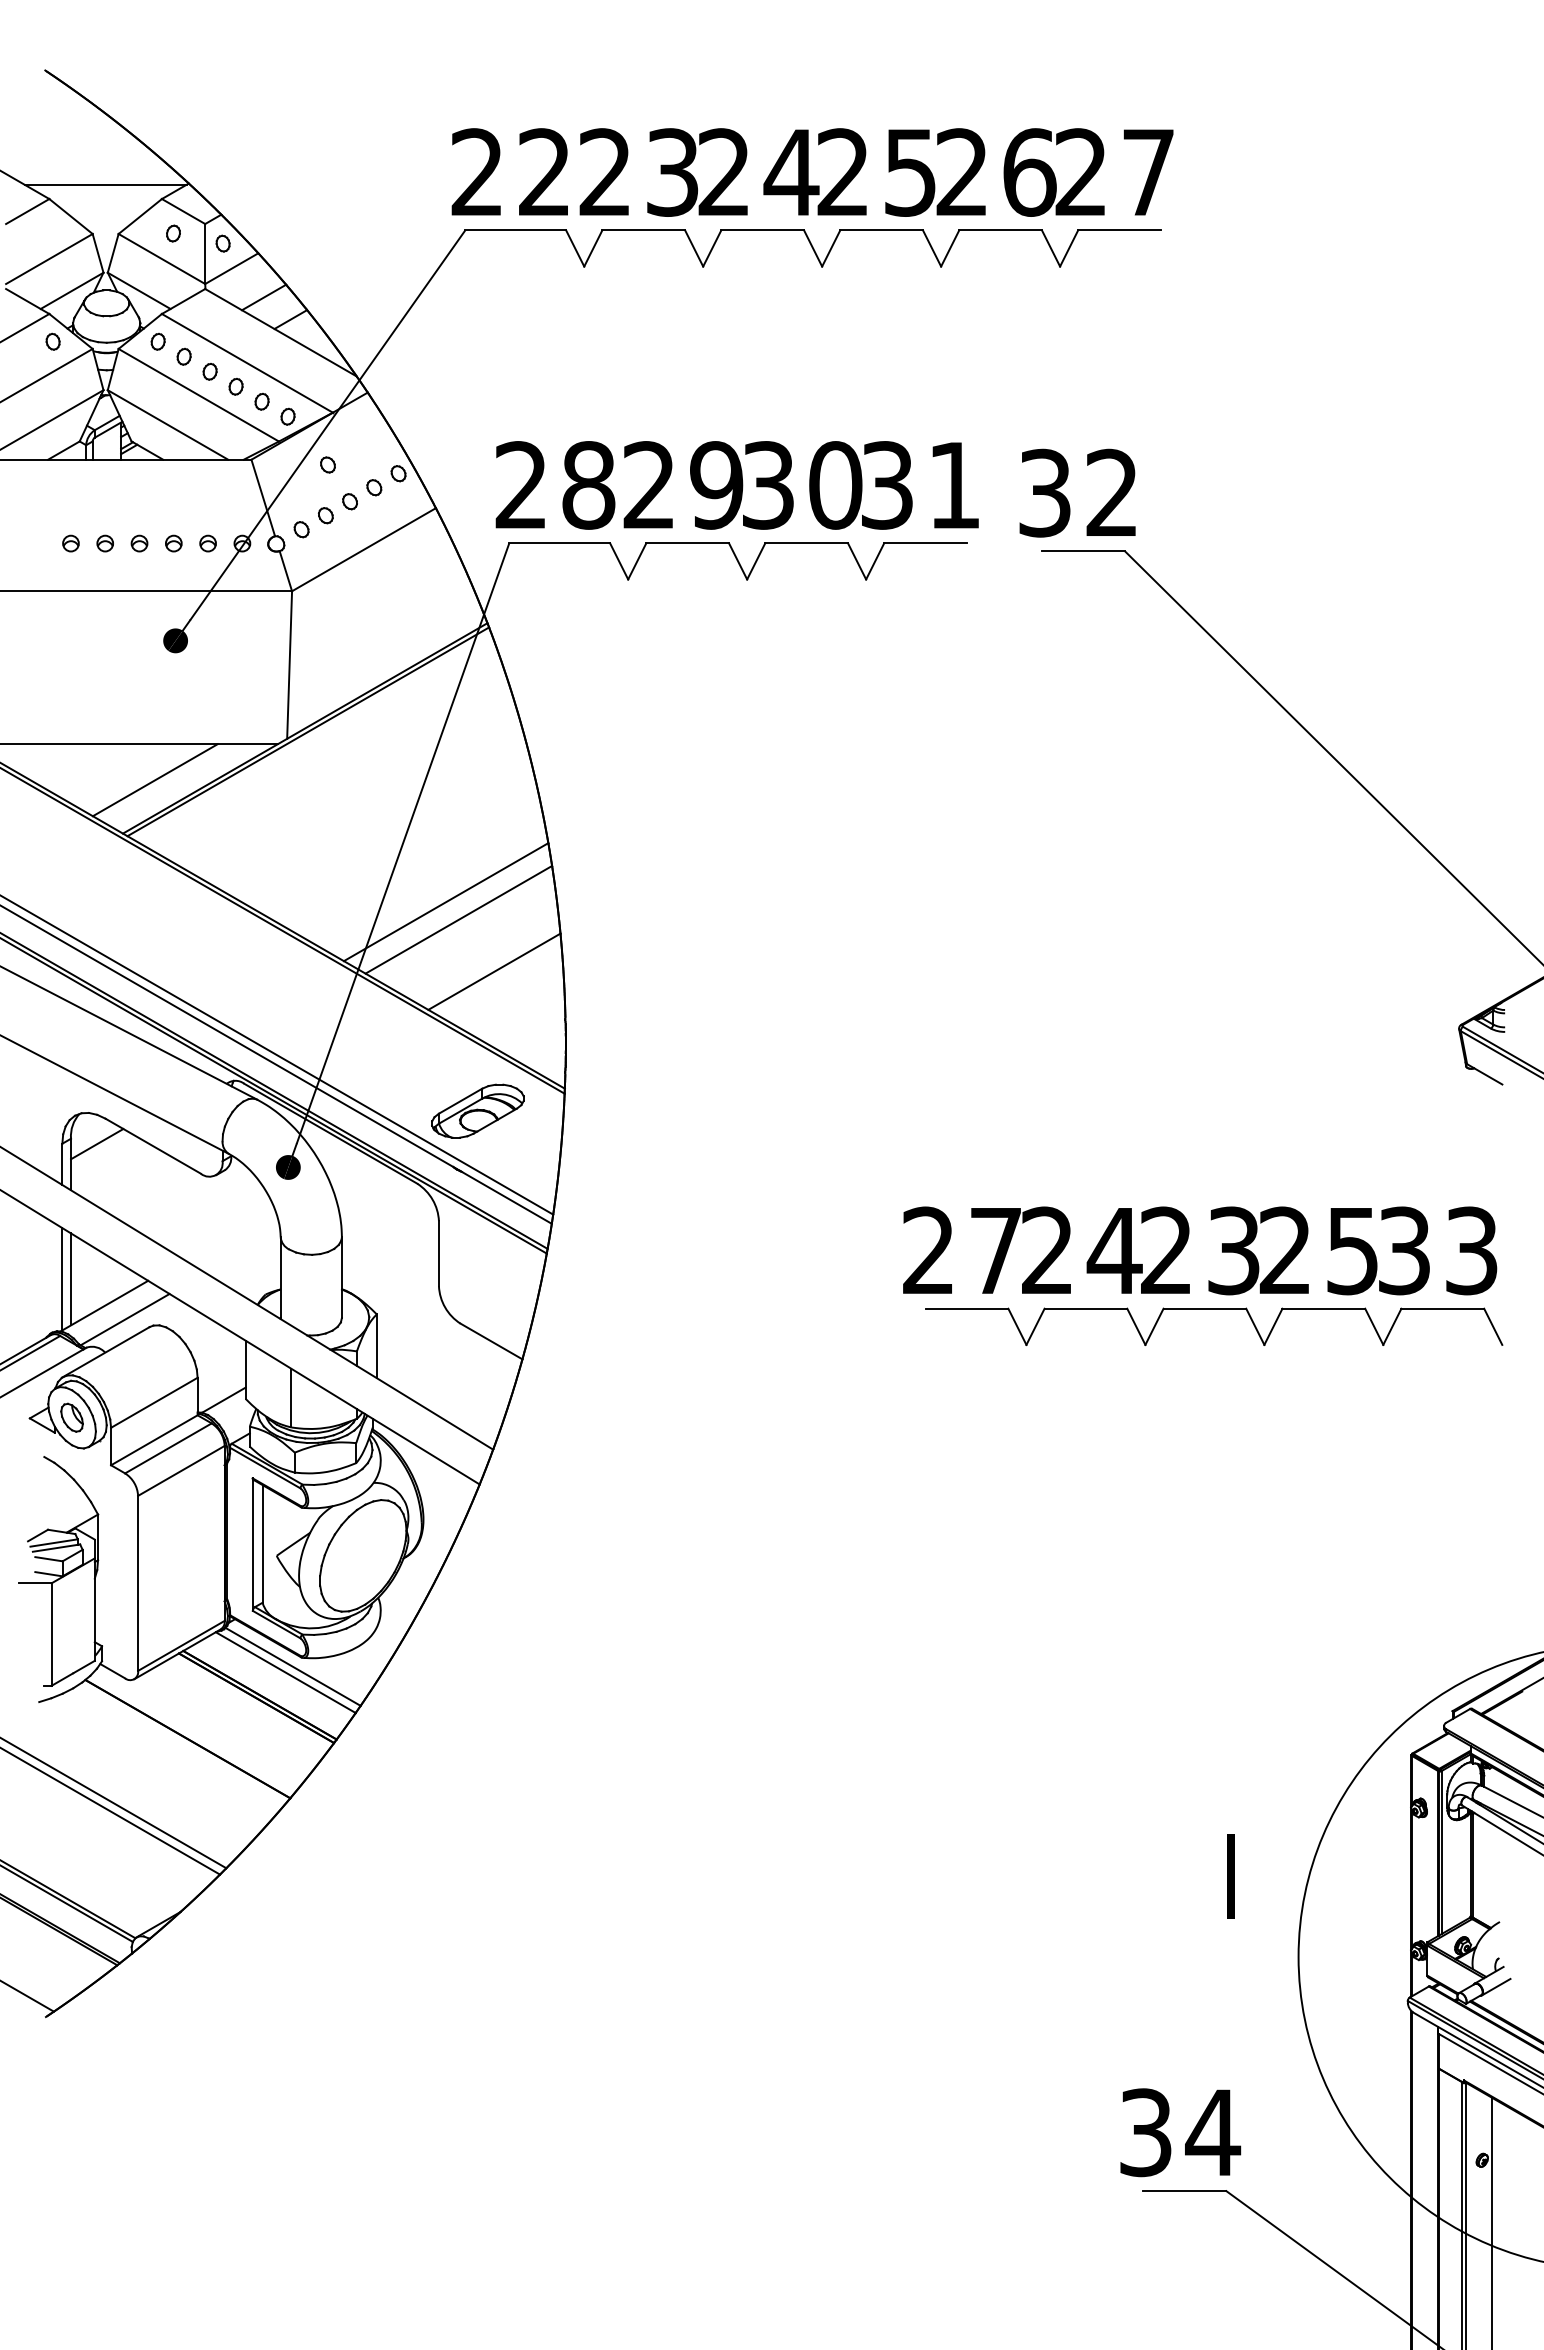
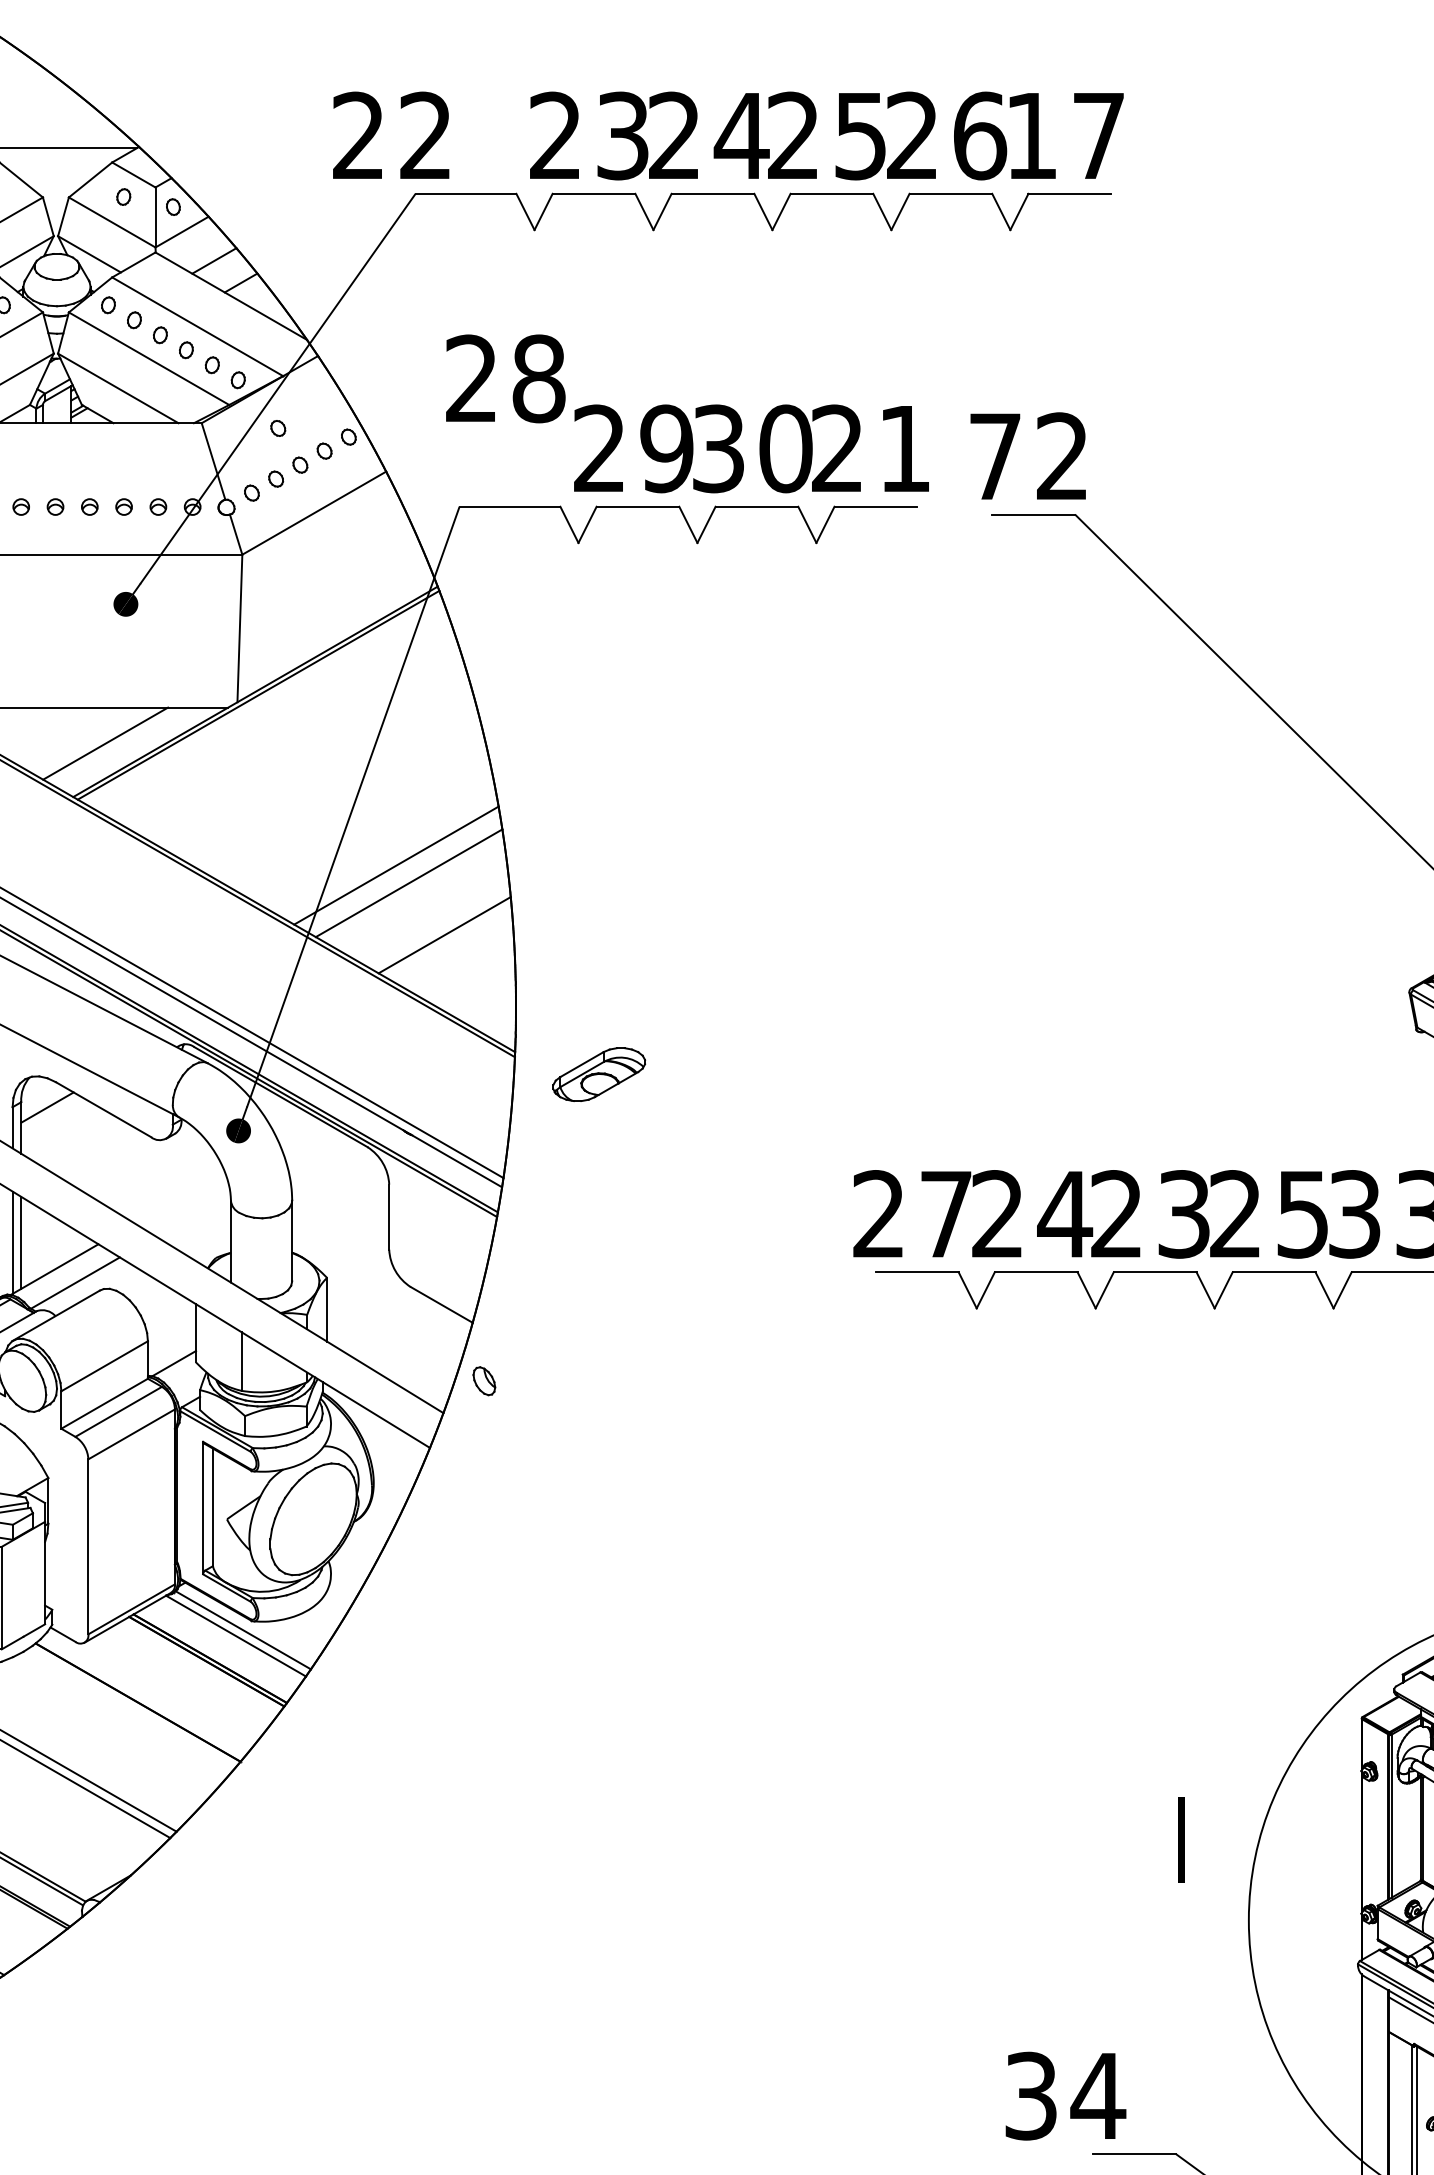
text: (509, 171) -> (390, 134), moved
text: (1080, 171) -> (1030, 134), 27 -> 17
text: (555, 485) -> (505, 378), moved
text: (886, 485) -> (836, 448), 31 -> 21
text: (1044, 492) -> (994, 455), 32 -> 72
part: (477, 1110) -> (598, 1073), moved
part: (71, 1417) -> (483, 1380), moved
text: (1180, 2132) -> (1065, 2095), moved

